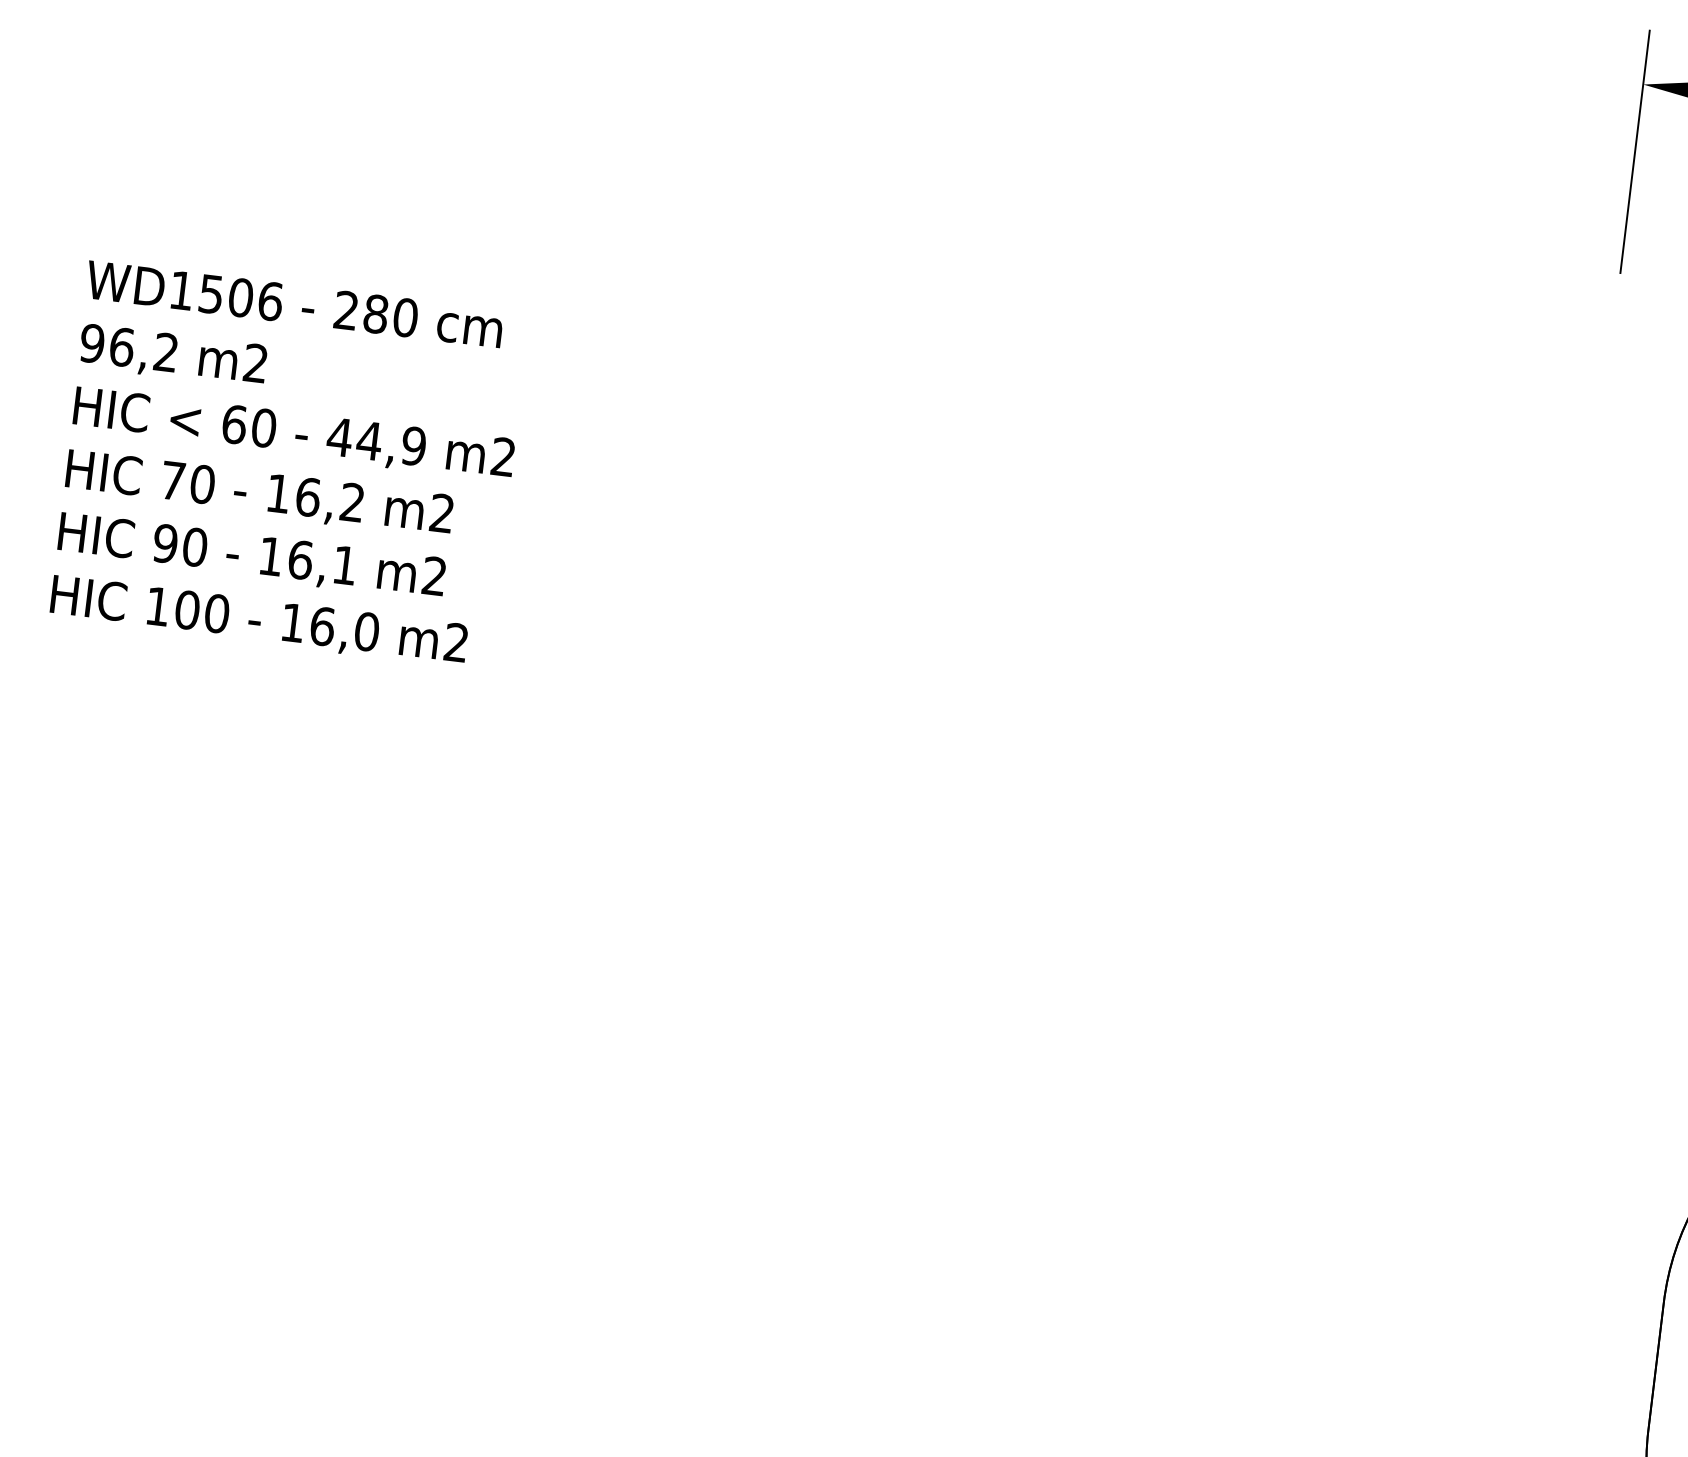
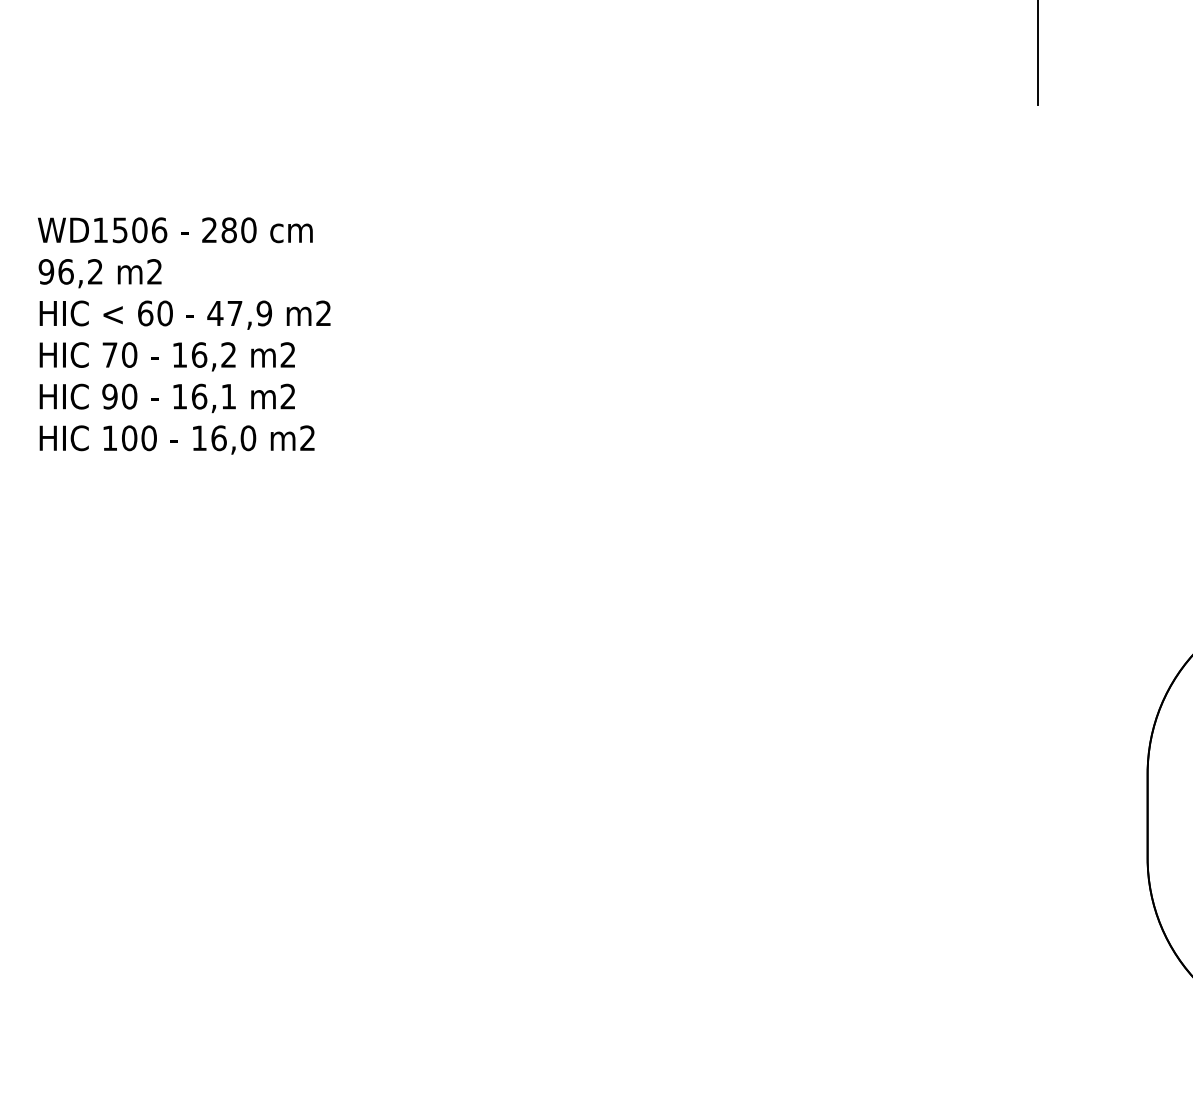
text: (368, 440) -> (234, 313), 44,9 -> 47,9

